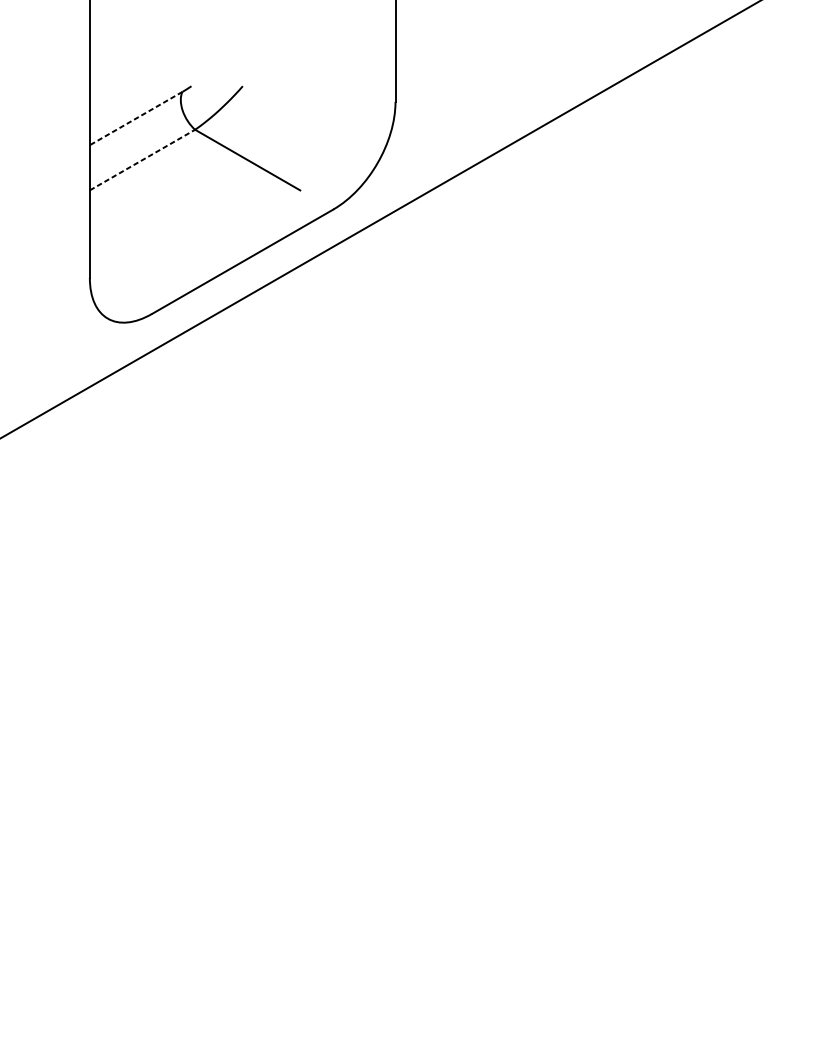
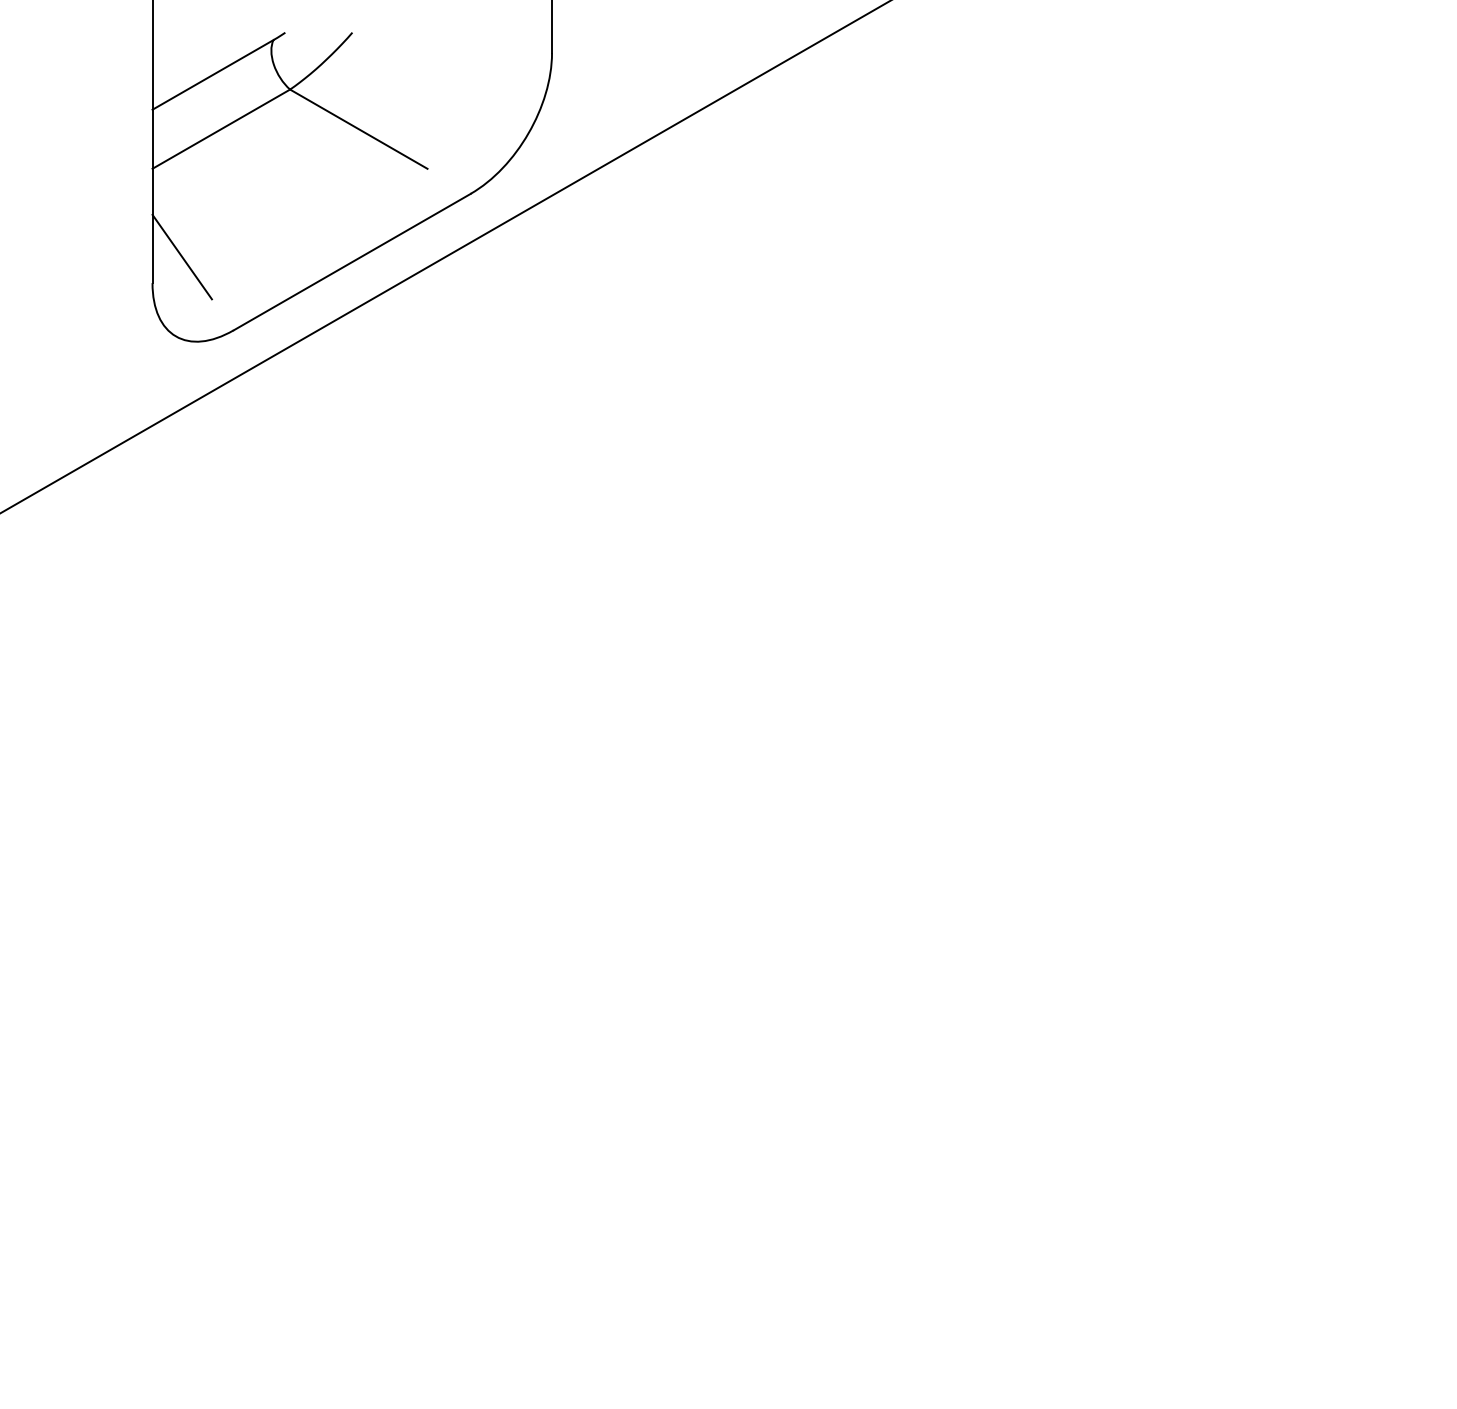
line: (136, 118) -> (213, 74), dashed -> solid
line: (142, 159) -> (221, 128), dashed -> solid
line: (112, 257) -> (181, 256), added

